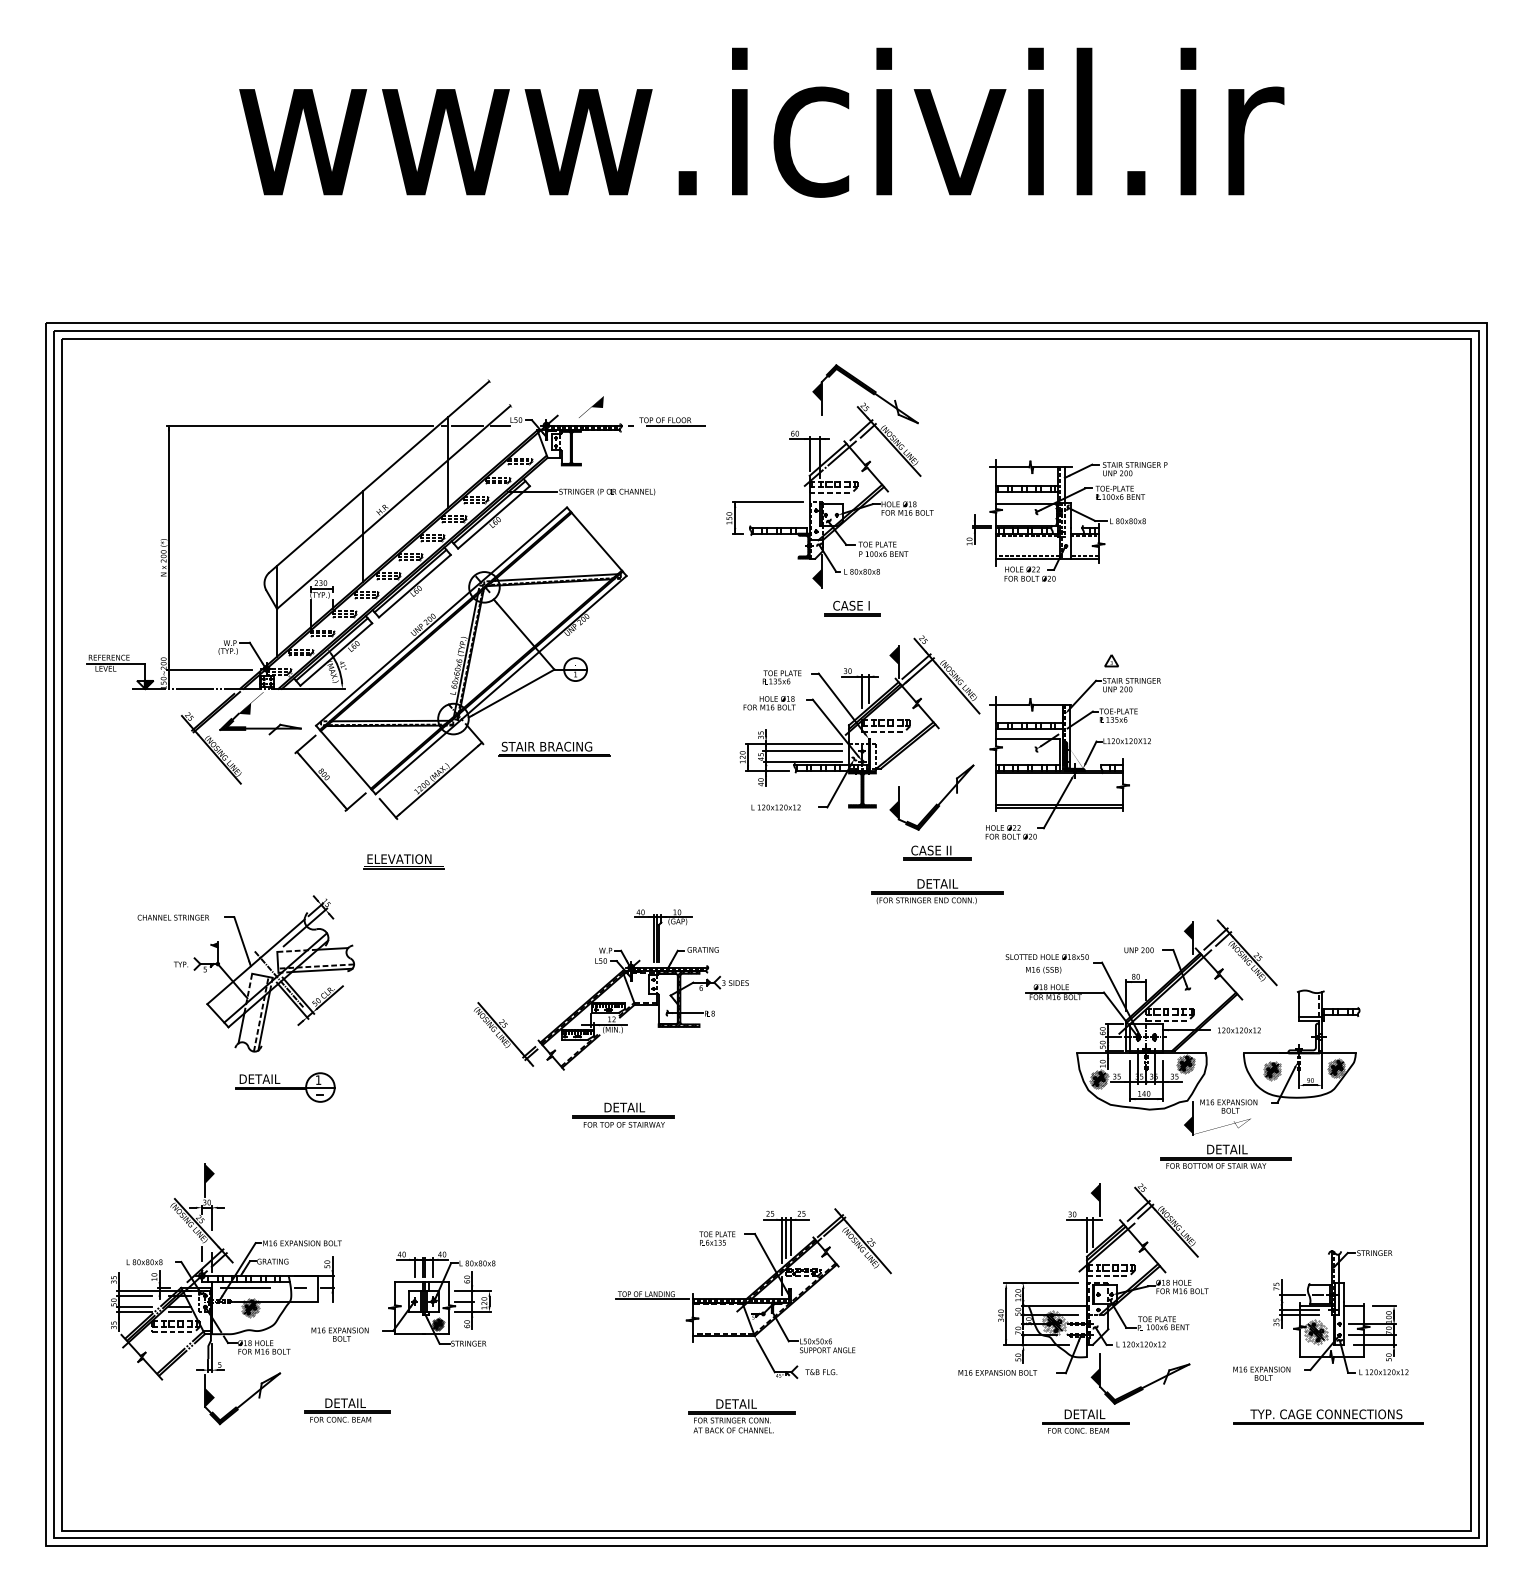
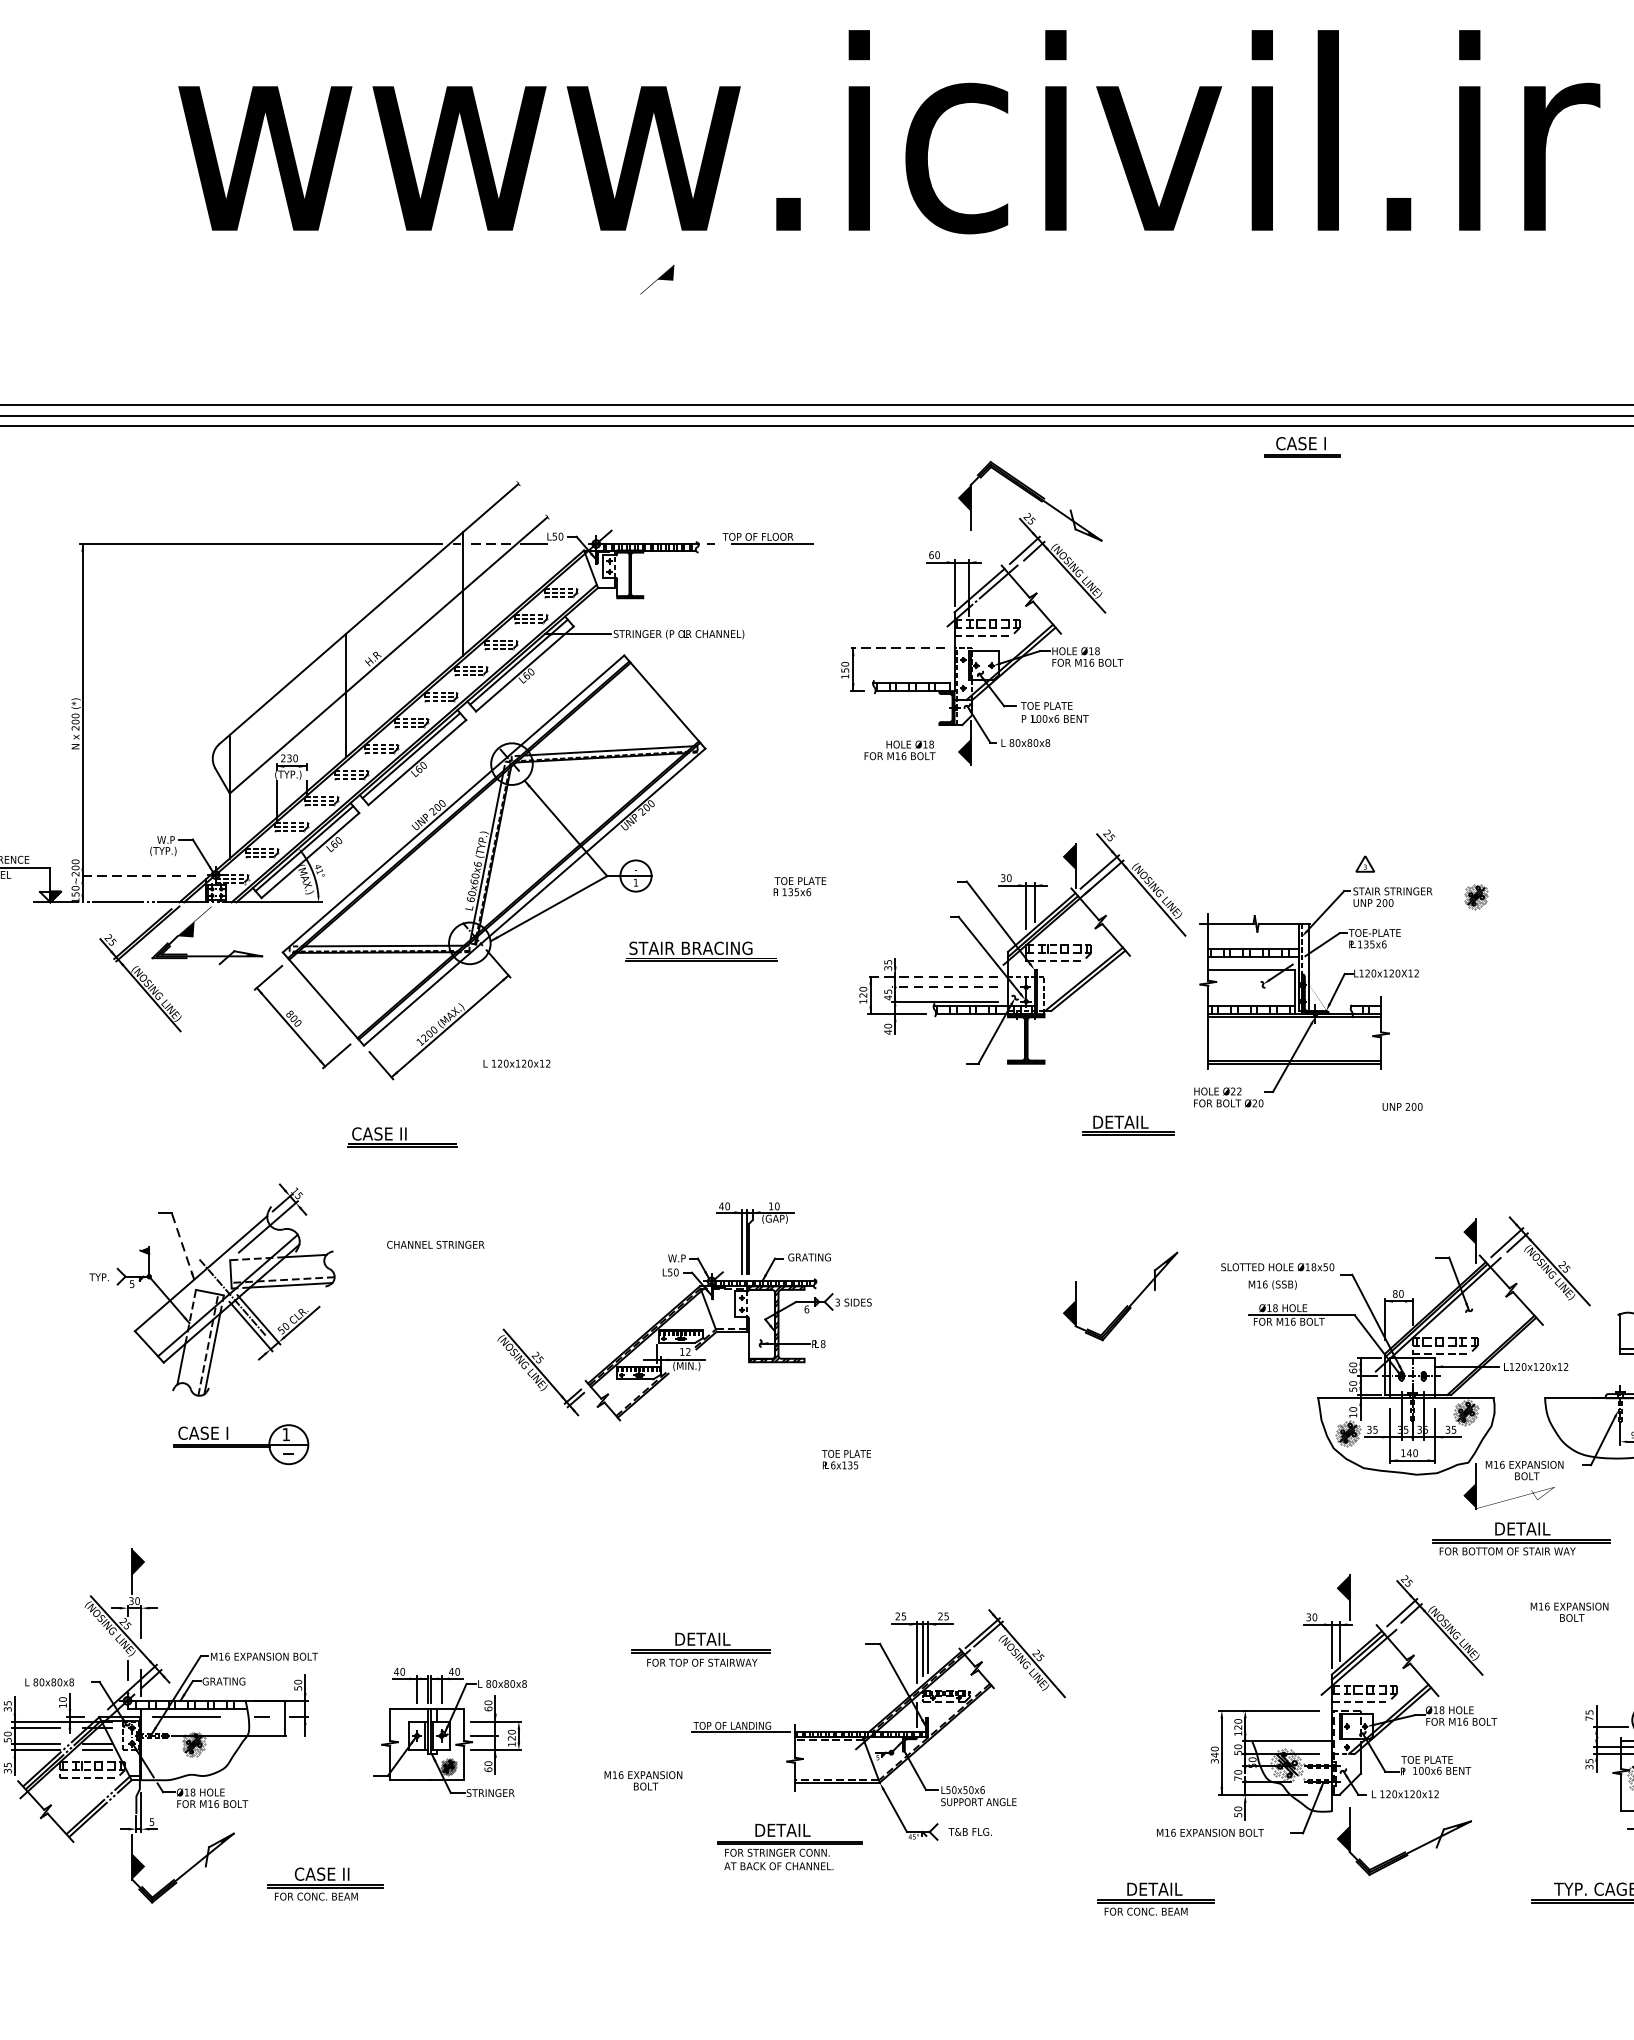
part: (591, 406) -> (657, 278), moved
line: (467, 425) -> (488, 543), solid -> dashed
line: (768, 502) -> (898, 648), solid -> dashed
part: (1066, 520) -> (1303, 673), removed
part: (852, 608) -> (1302, 447), moved
line: (209, 669) -> (137, 875), solid -> dashed
text: (781, 677) -> (799, 886), moved
text: (769, 703) -> (899, 750), moved
line: (794, 743) -> (933, 976), solid -> dashed
part: (554, 748) -> (701, 950), moved
line: (802, 751) -> (944, 987), solid -> dashed
part: (936, 803) -> (1126, 1304), moved
text: (775, 807) -> (516, 1063), moved
text: (931, 850) -> (1120, 1122), CASE II -> DETAIL
text: (399, 859) -> (396, 1134), ELEVATION -> CASE II
part: (937, 891) -> (1128, 1177), removed
text: (173, 917) -> (435, 1244), moved
line: (242, 941) -> (182, 1245), solid -> dashed
text: (1138, 950) -> (1401, 1107), moved
part: (1272, 1071) -> (1476, 897), moved
text: (259, 1079) -> (205, 1433), DETAIL -> CASE I
part: (623, 1114) -> (701, 1648), moved
text: (717, 1238) -> (846, 1459), moved
text: (339, 1334) -> (642, 1780), moved
text: (1261, 1373) -> (1569, 1611), moved
text: (344, 1403) -> (321, 1874), DETAIL -> CASE II
part: (741, 1416) -> (789, 1847), moved
part: (1085, 1421) -> (1155, 1899), moved

